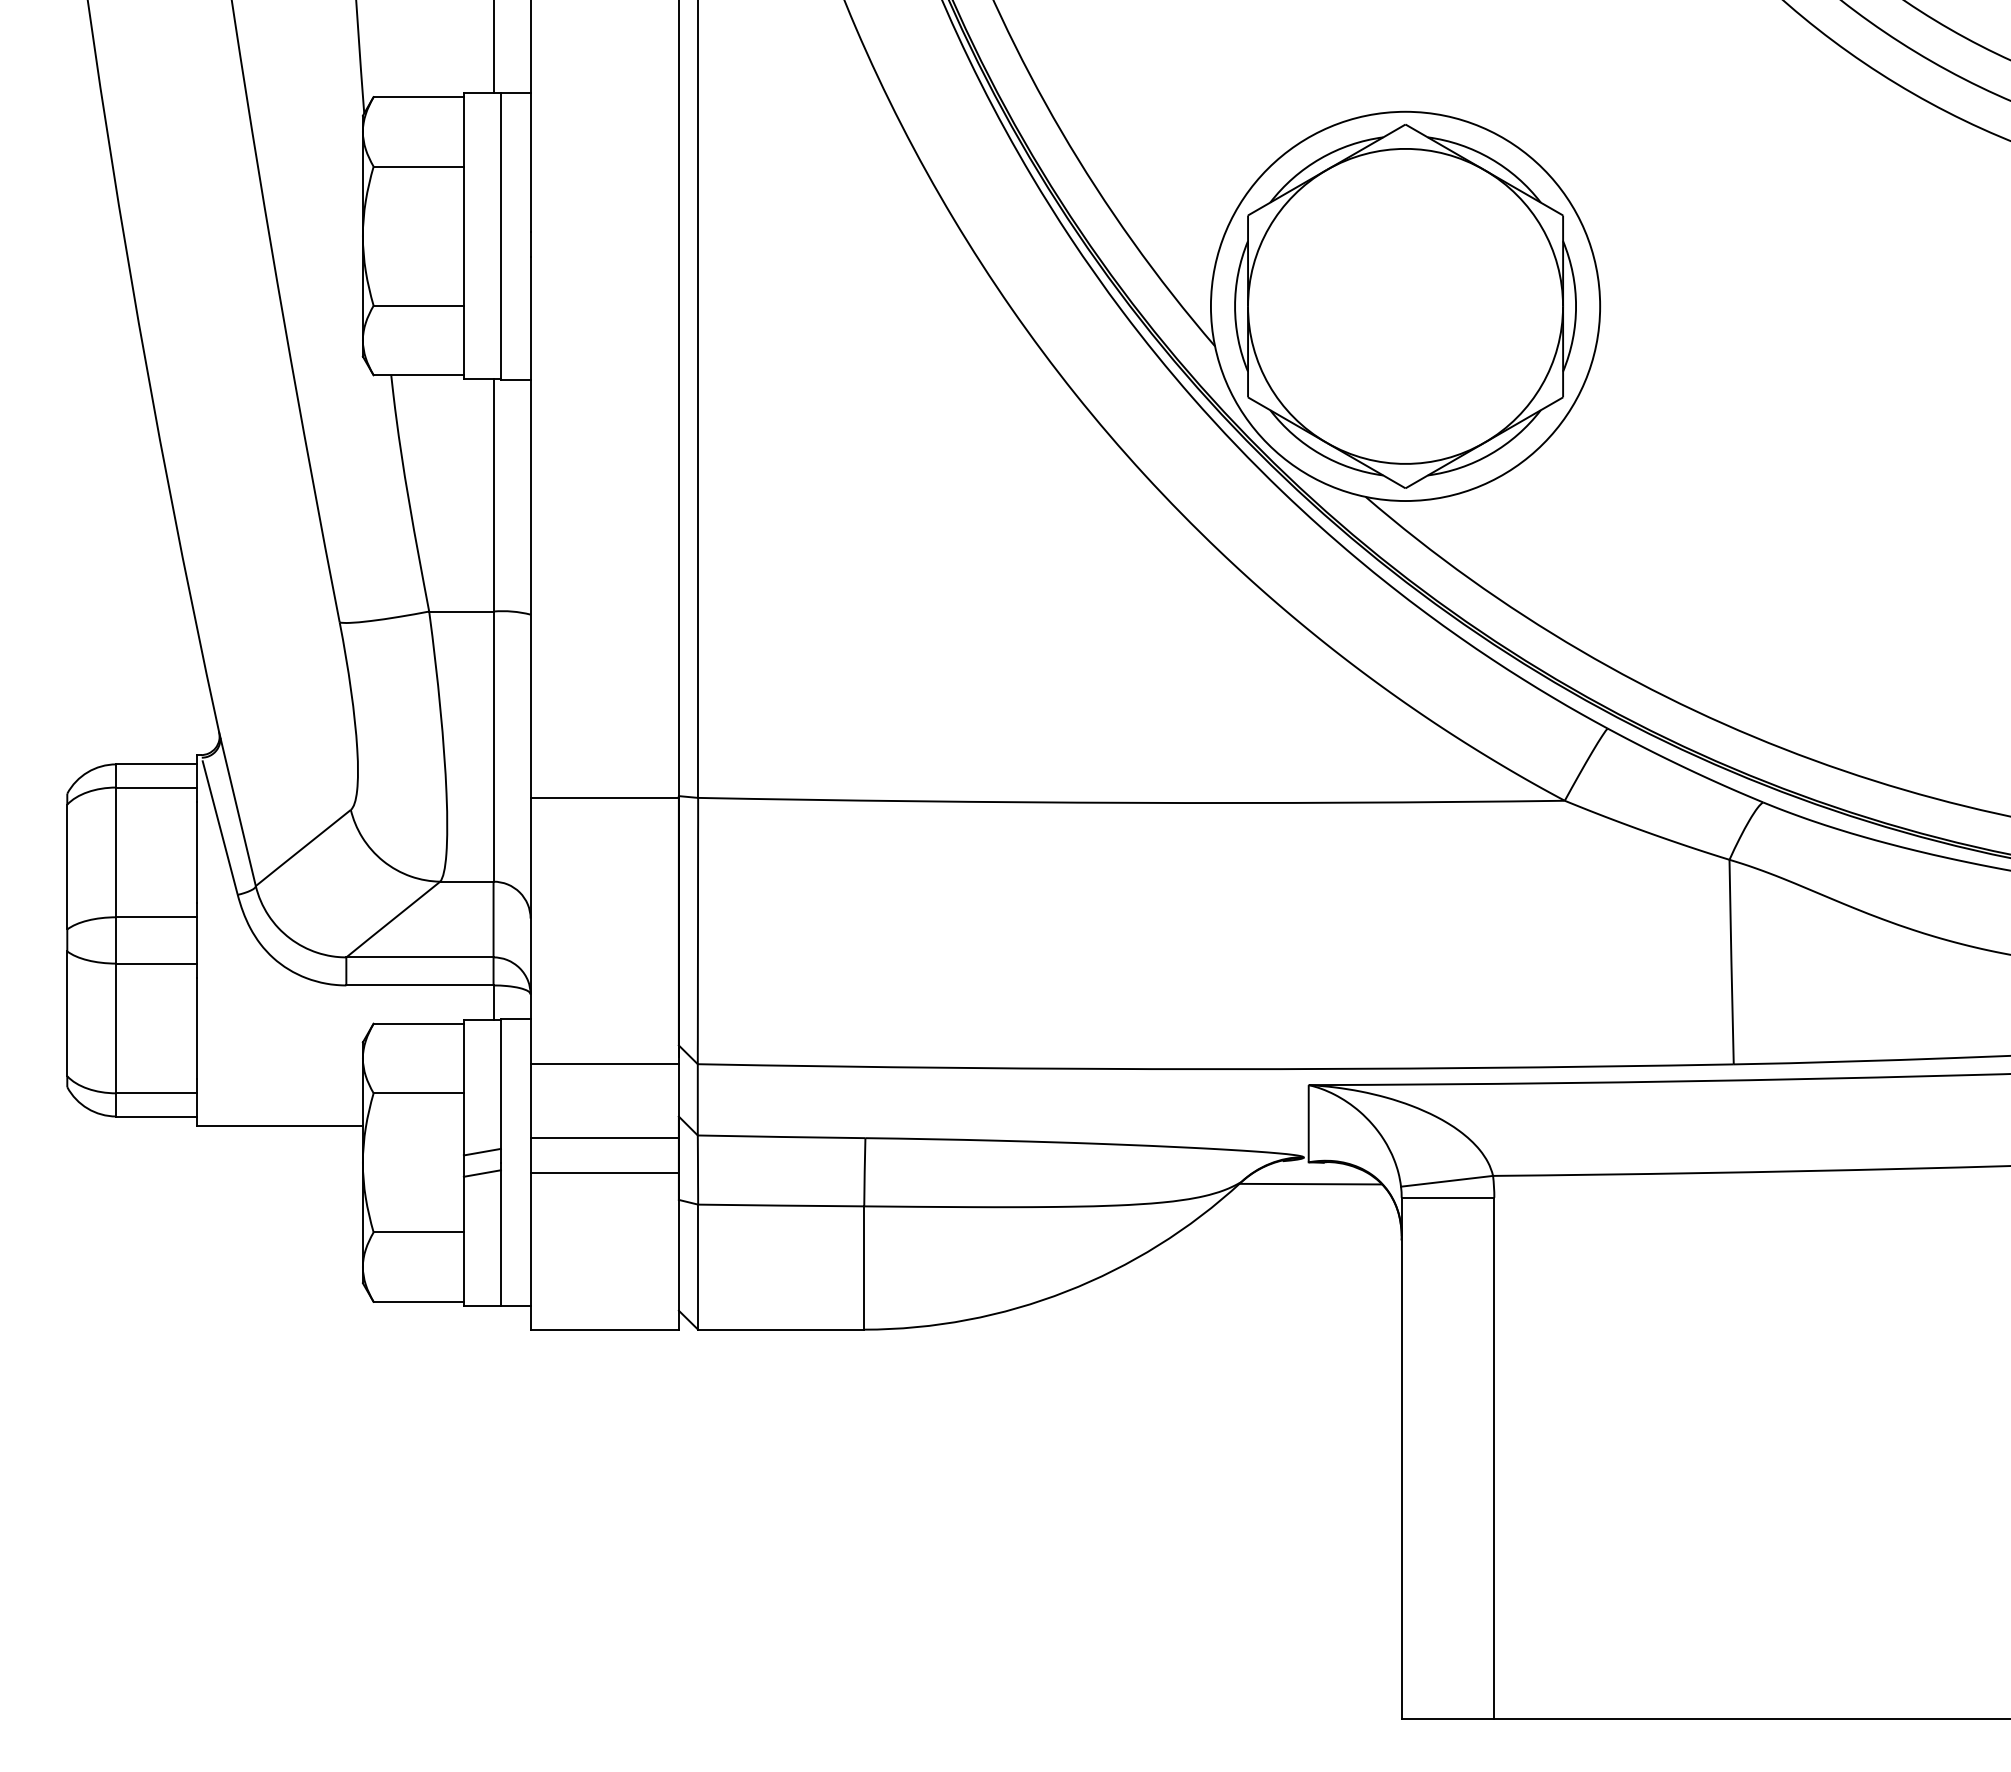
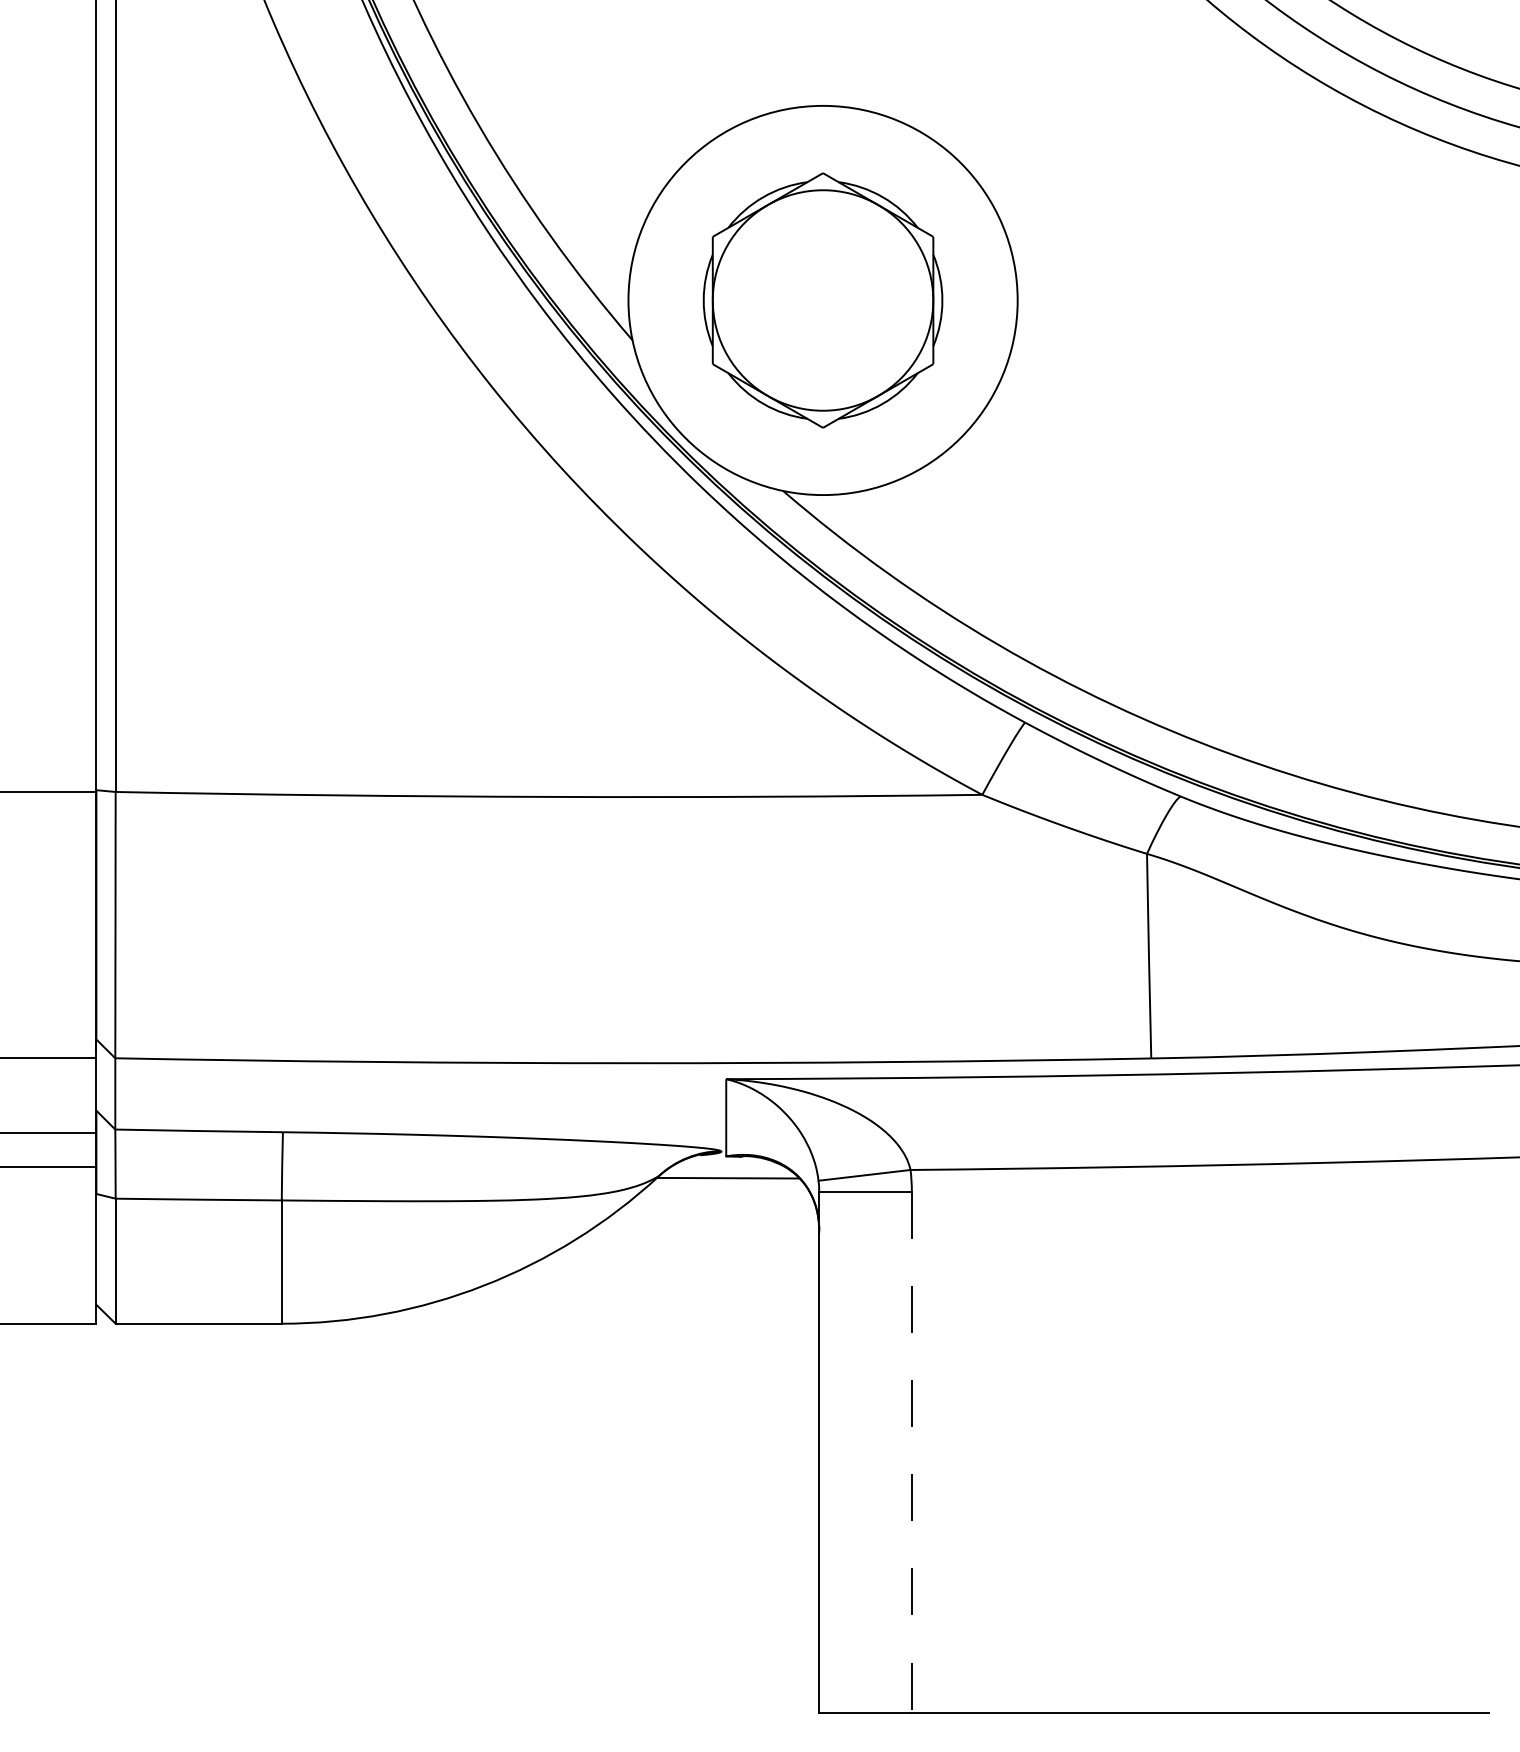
part: (1405, 306) -> (823, 300), size x0.7
line: (1494, 1458) -> (912, 1452), solid -> dashed

